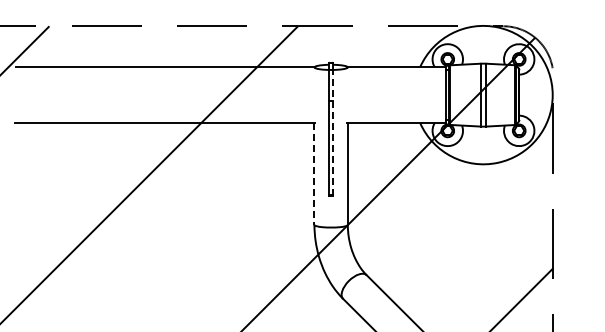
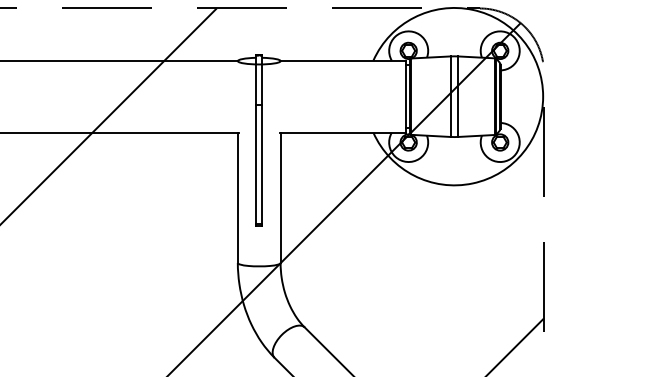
line: (333, 132) -> (262, 144), dashed -> solid
line: (314, 174) -> (237, 198), dashed -> solid

